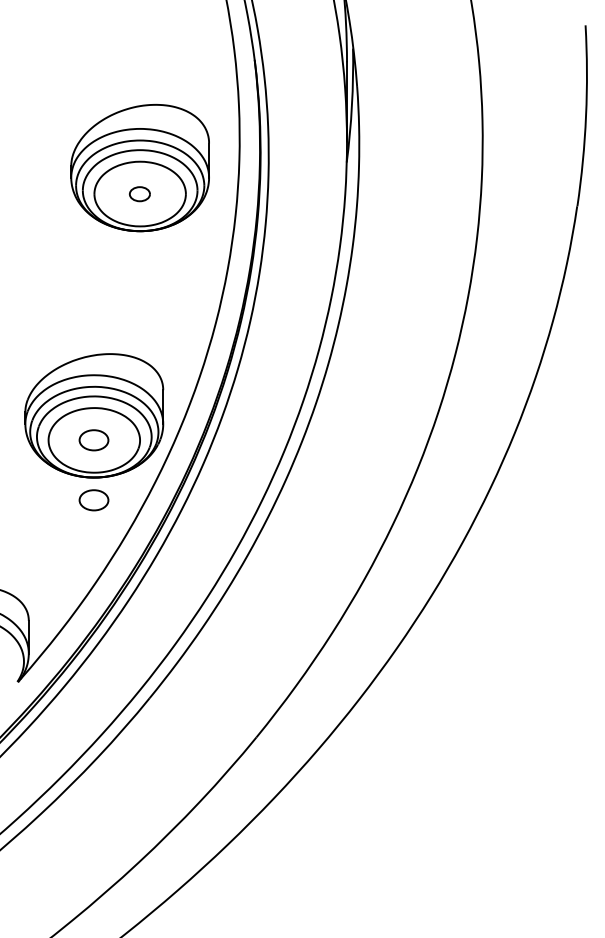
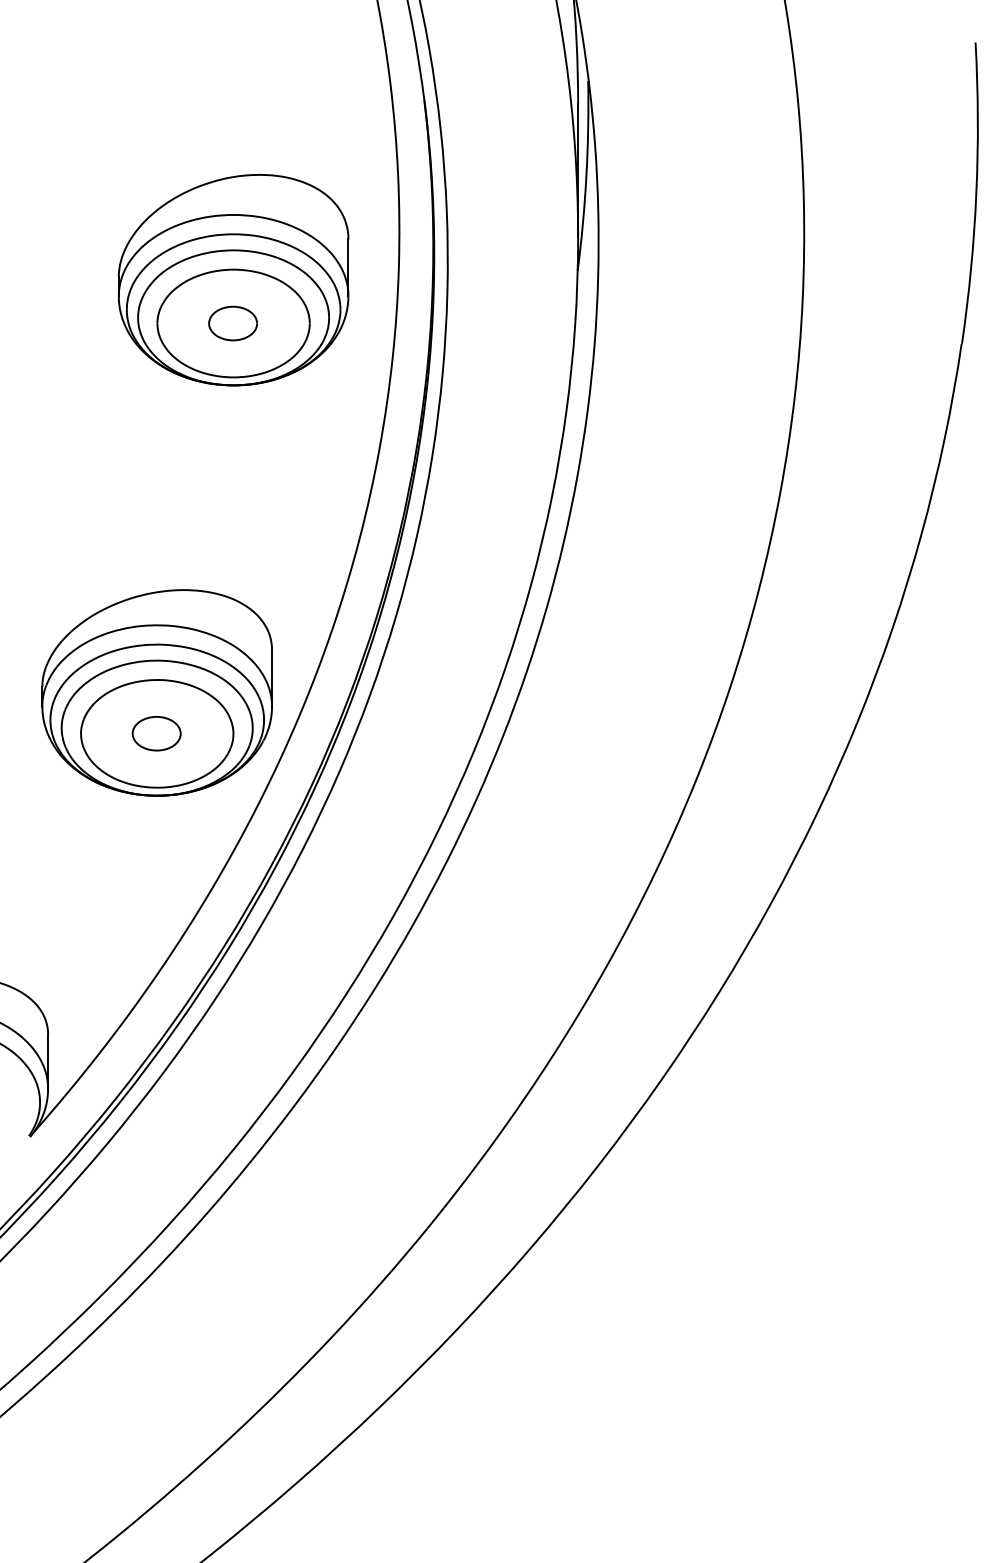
part: (139, 194) -> (232, 324), size x1.43
part: (93, 500) -> (155, 833), removed

